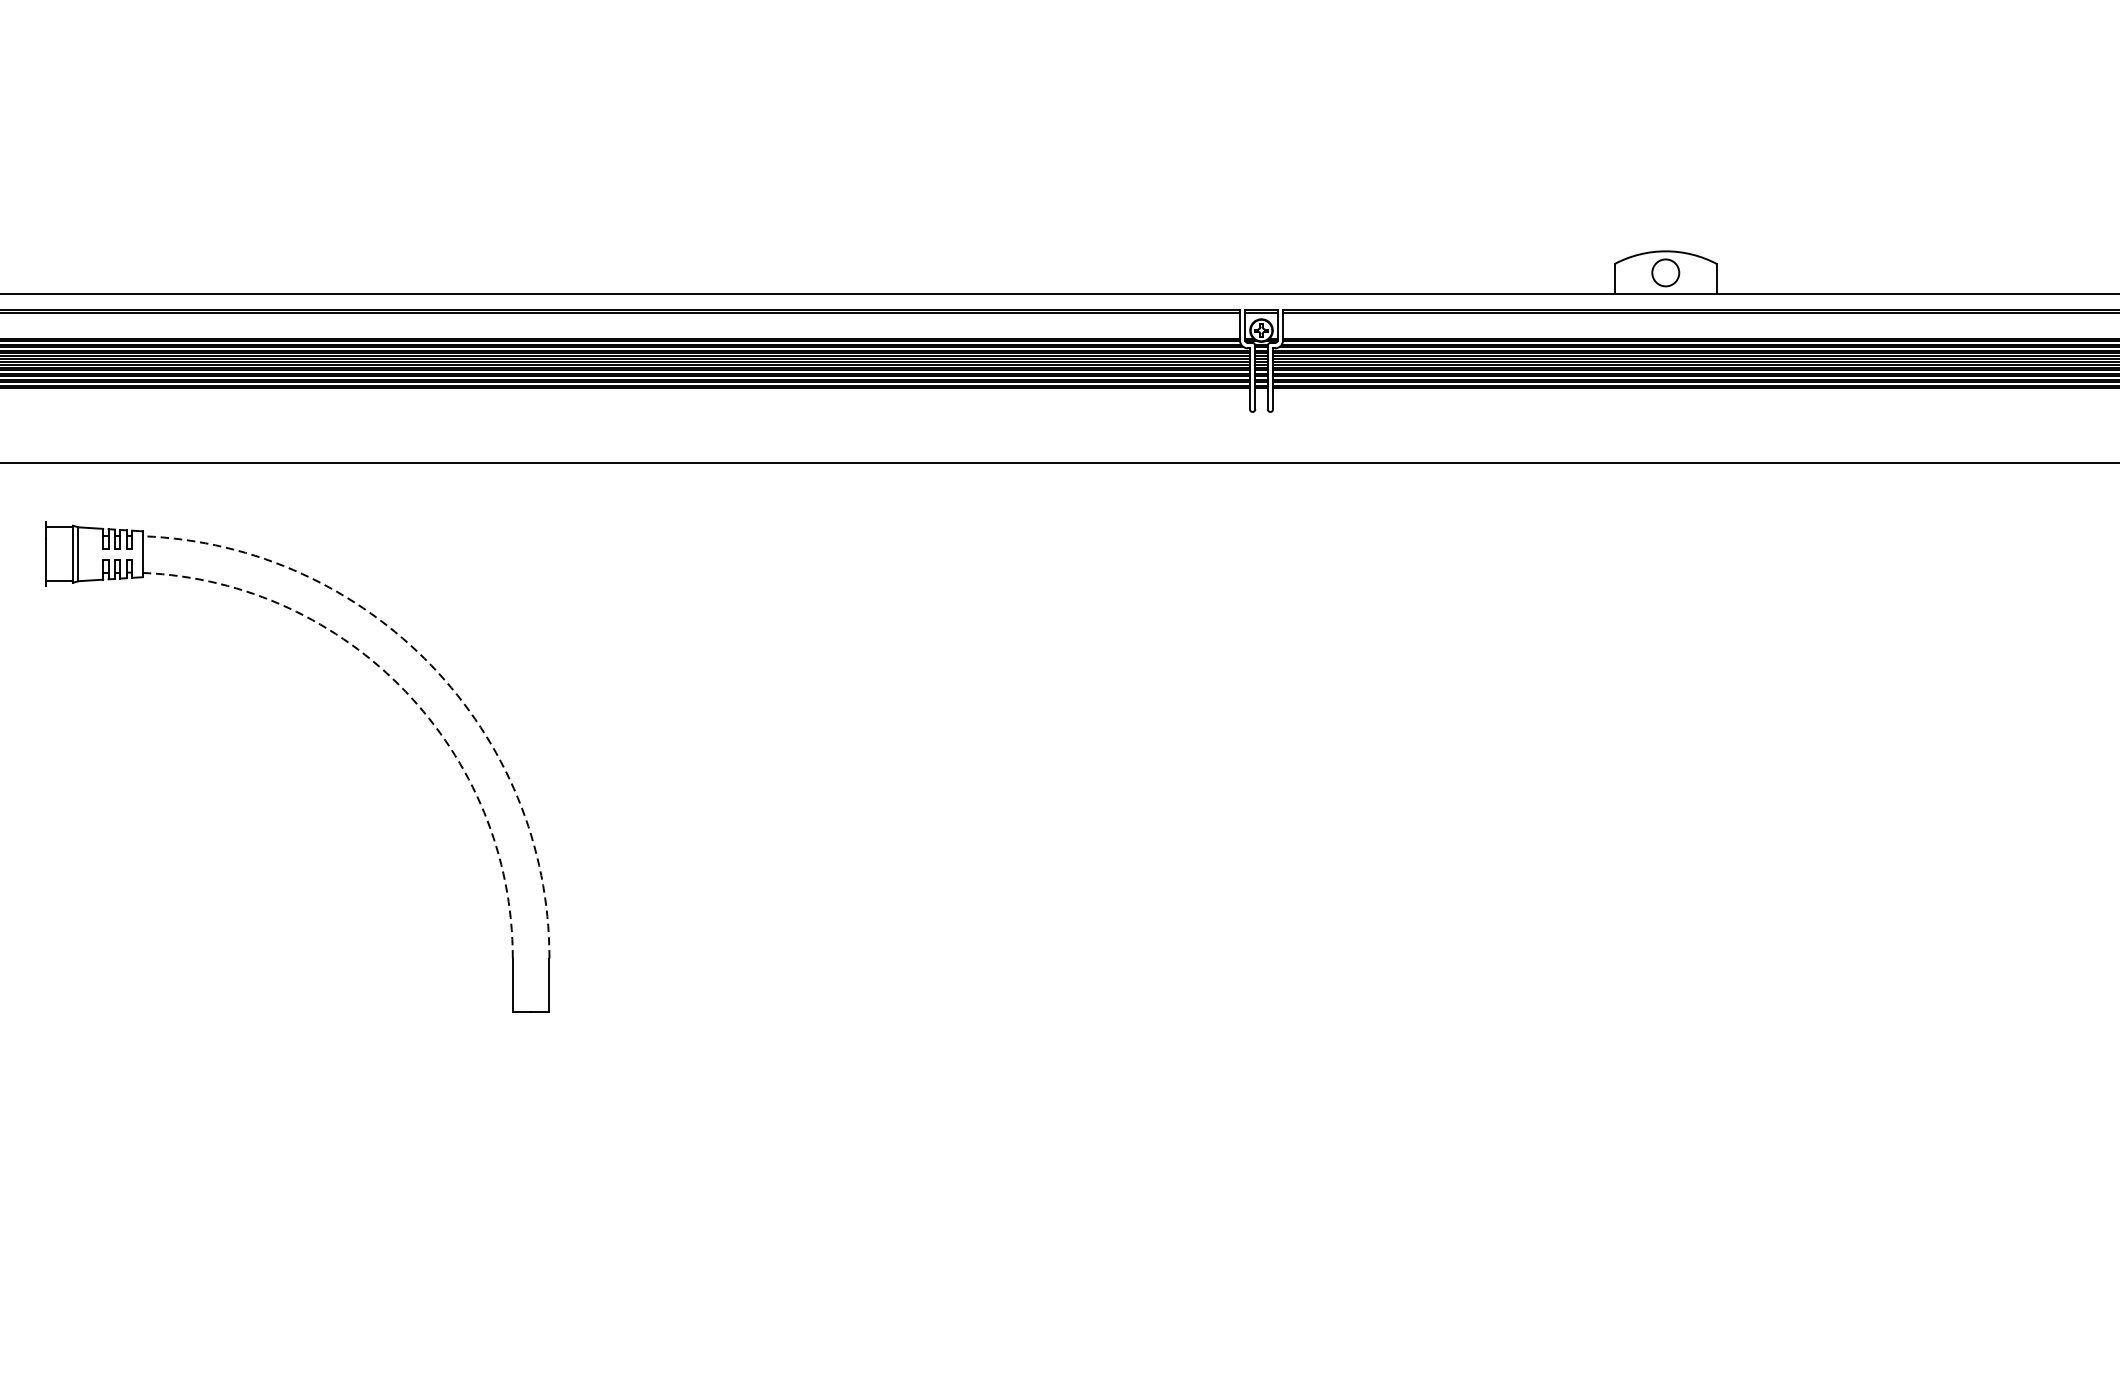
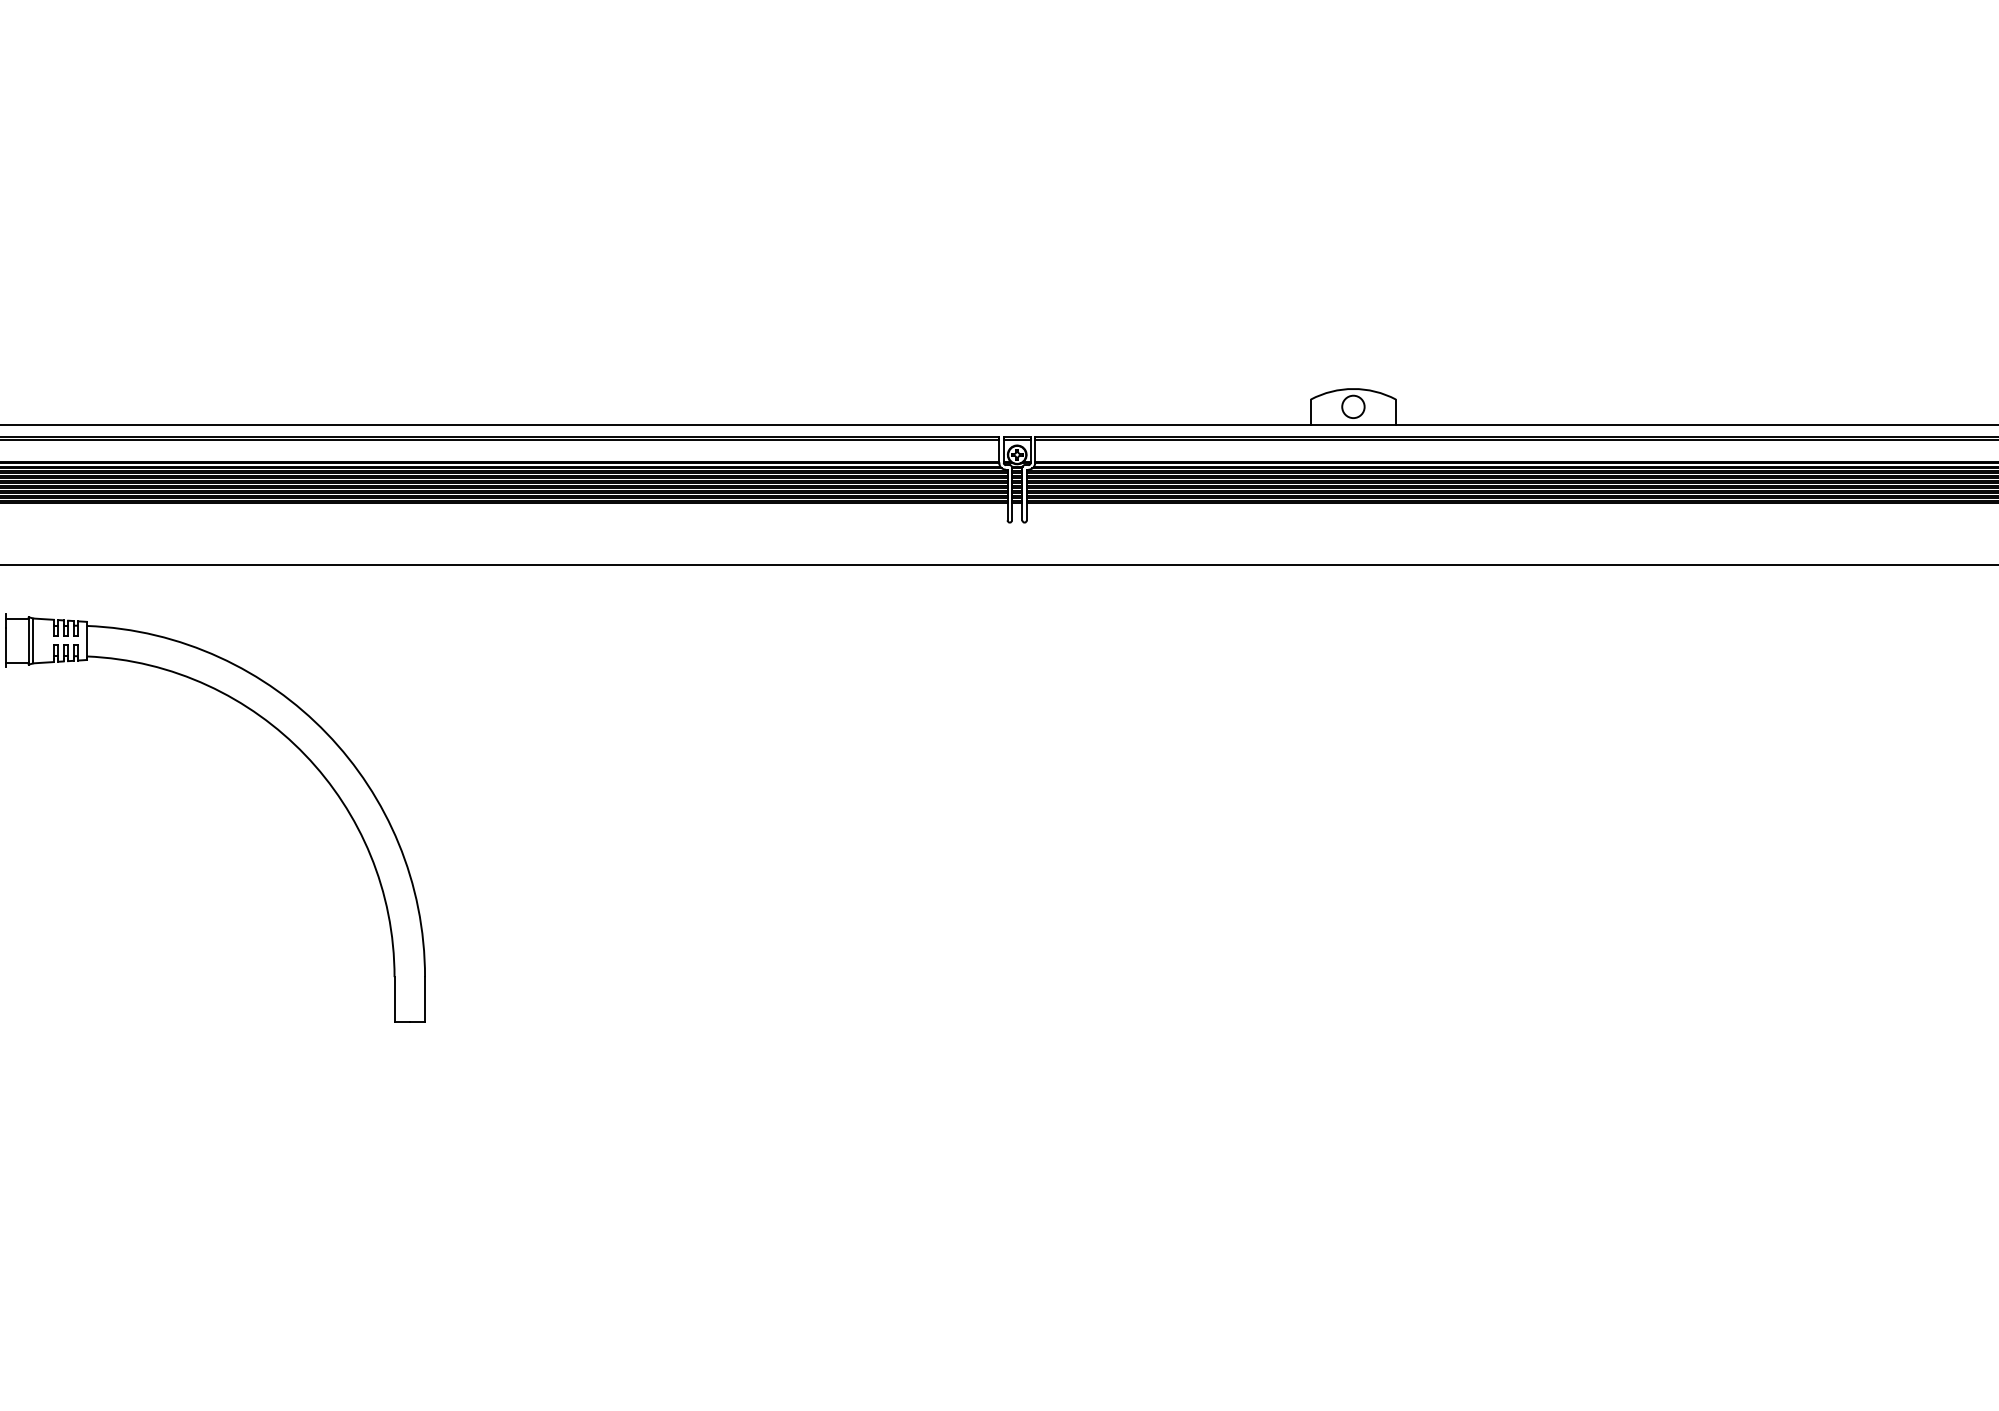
arc: (431, 665) -> (326, 733), dashed -> solid
arc: (405, 692) -> (305, 755), dashed -> solid

